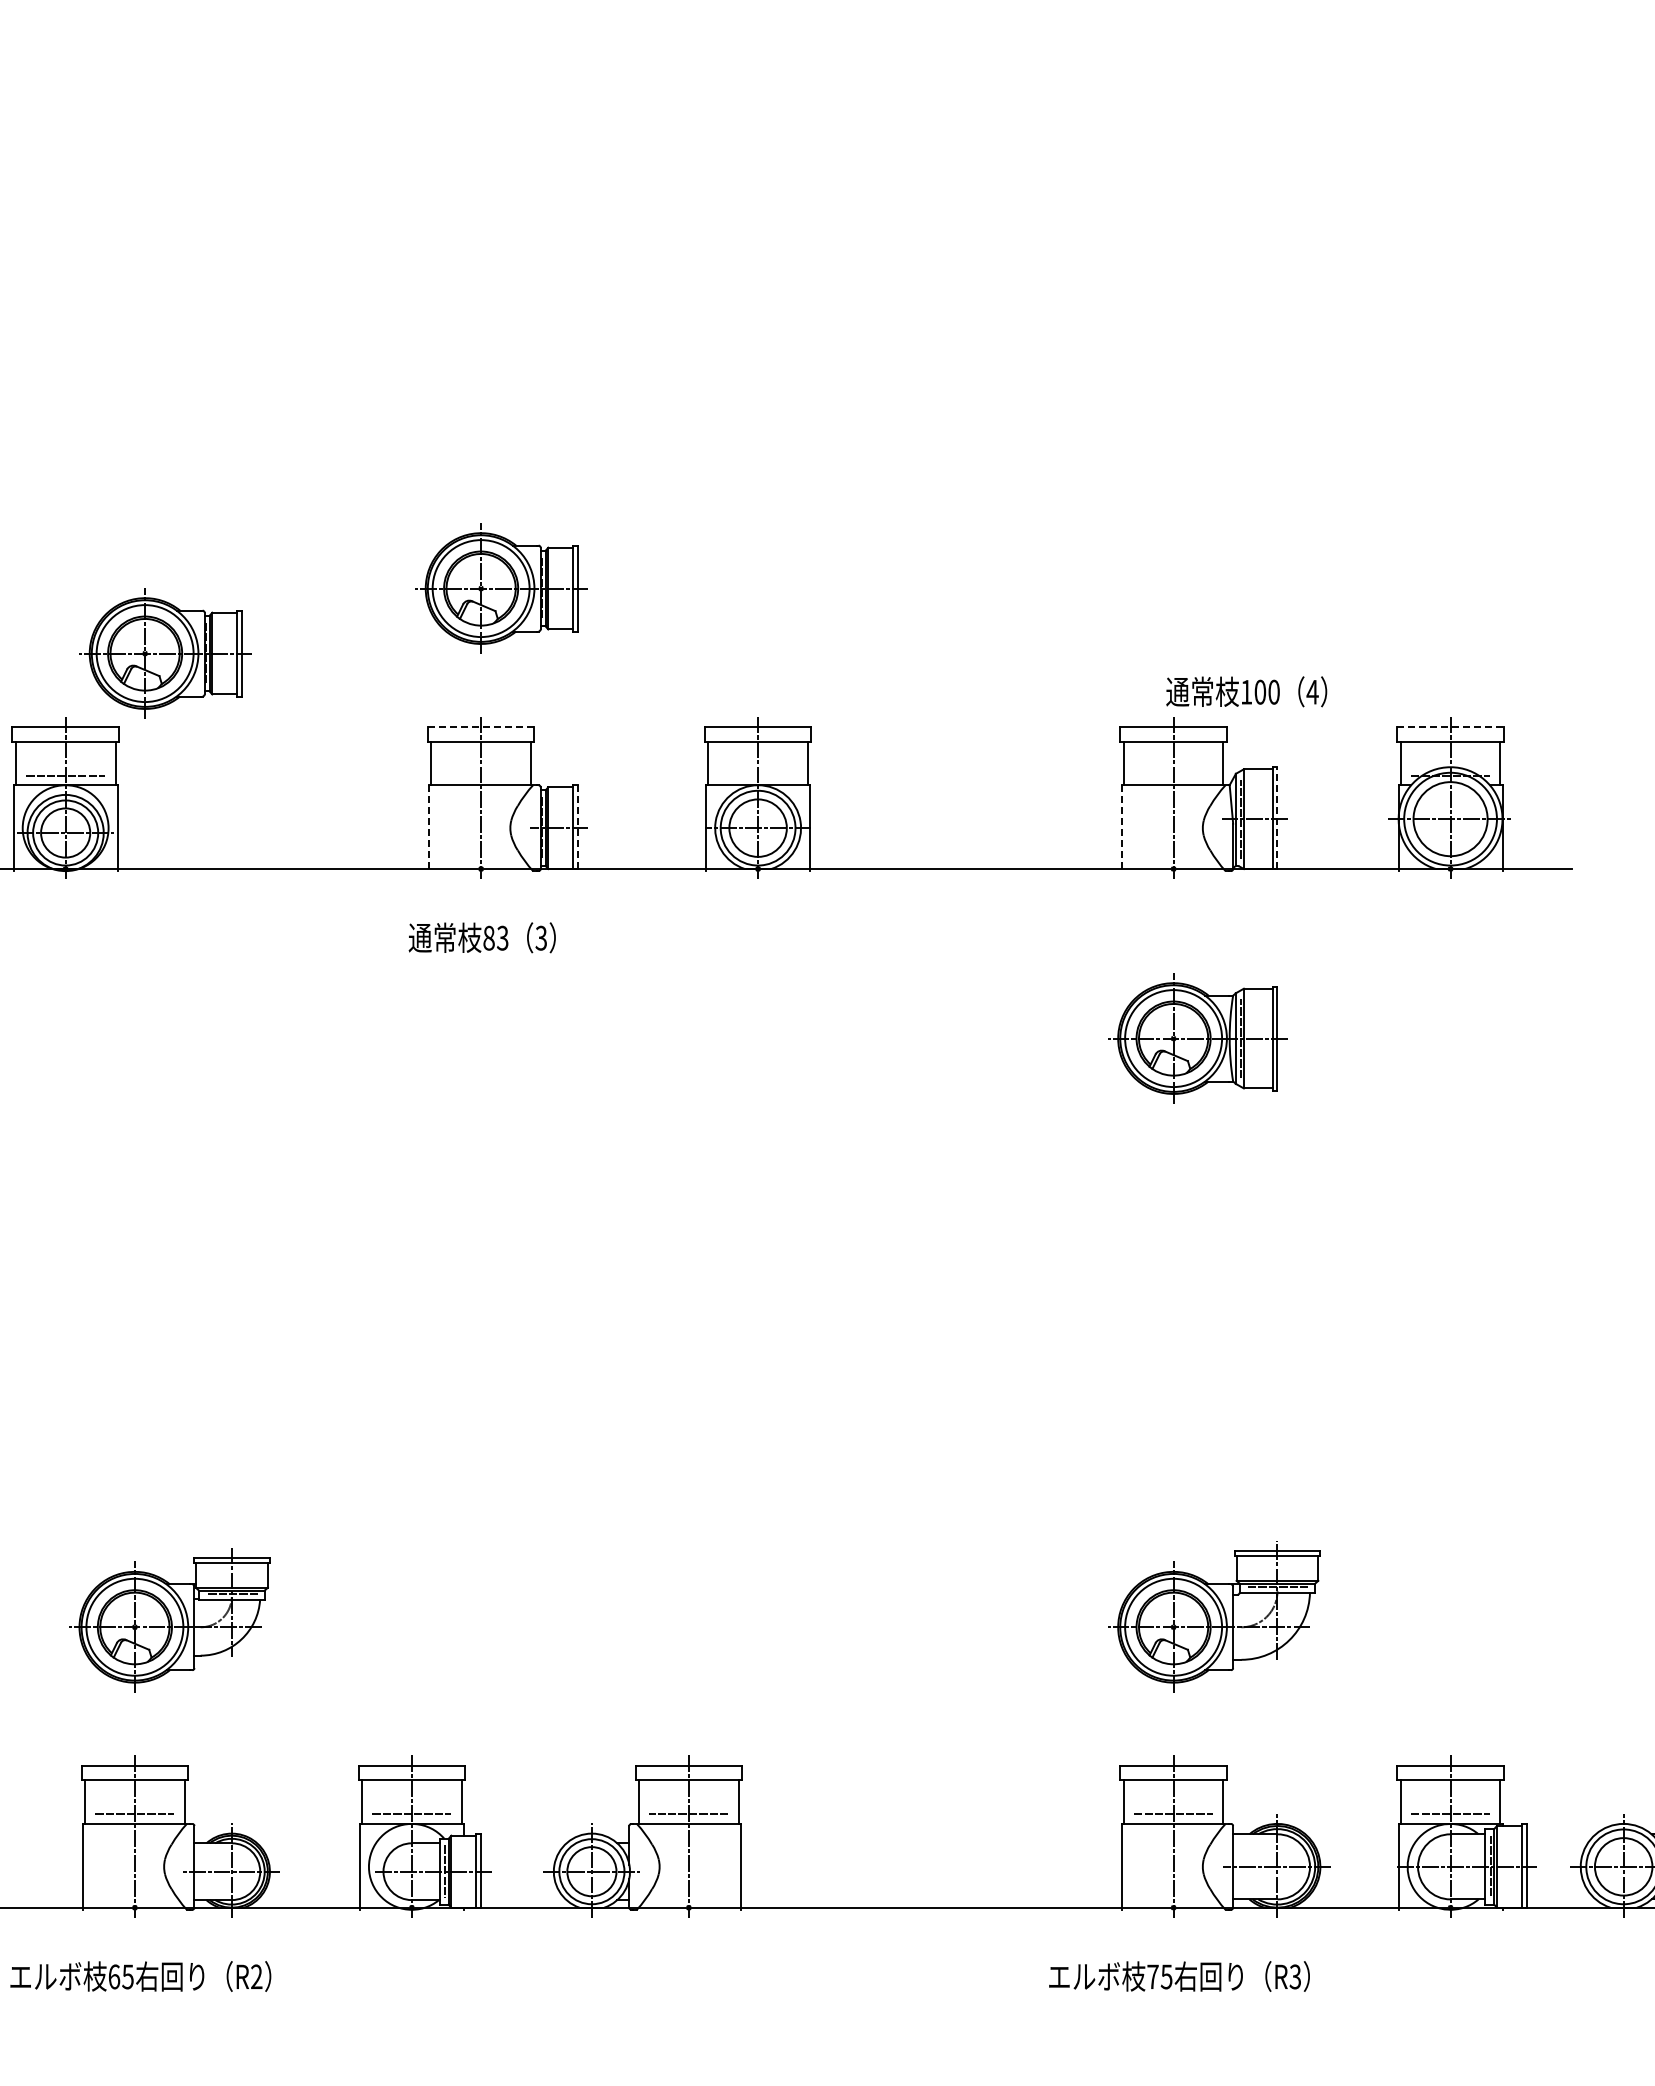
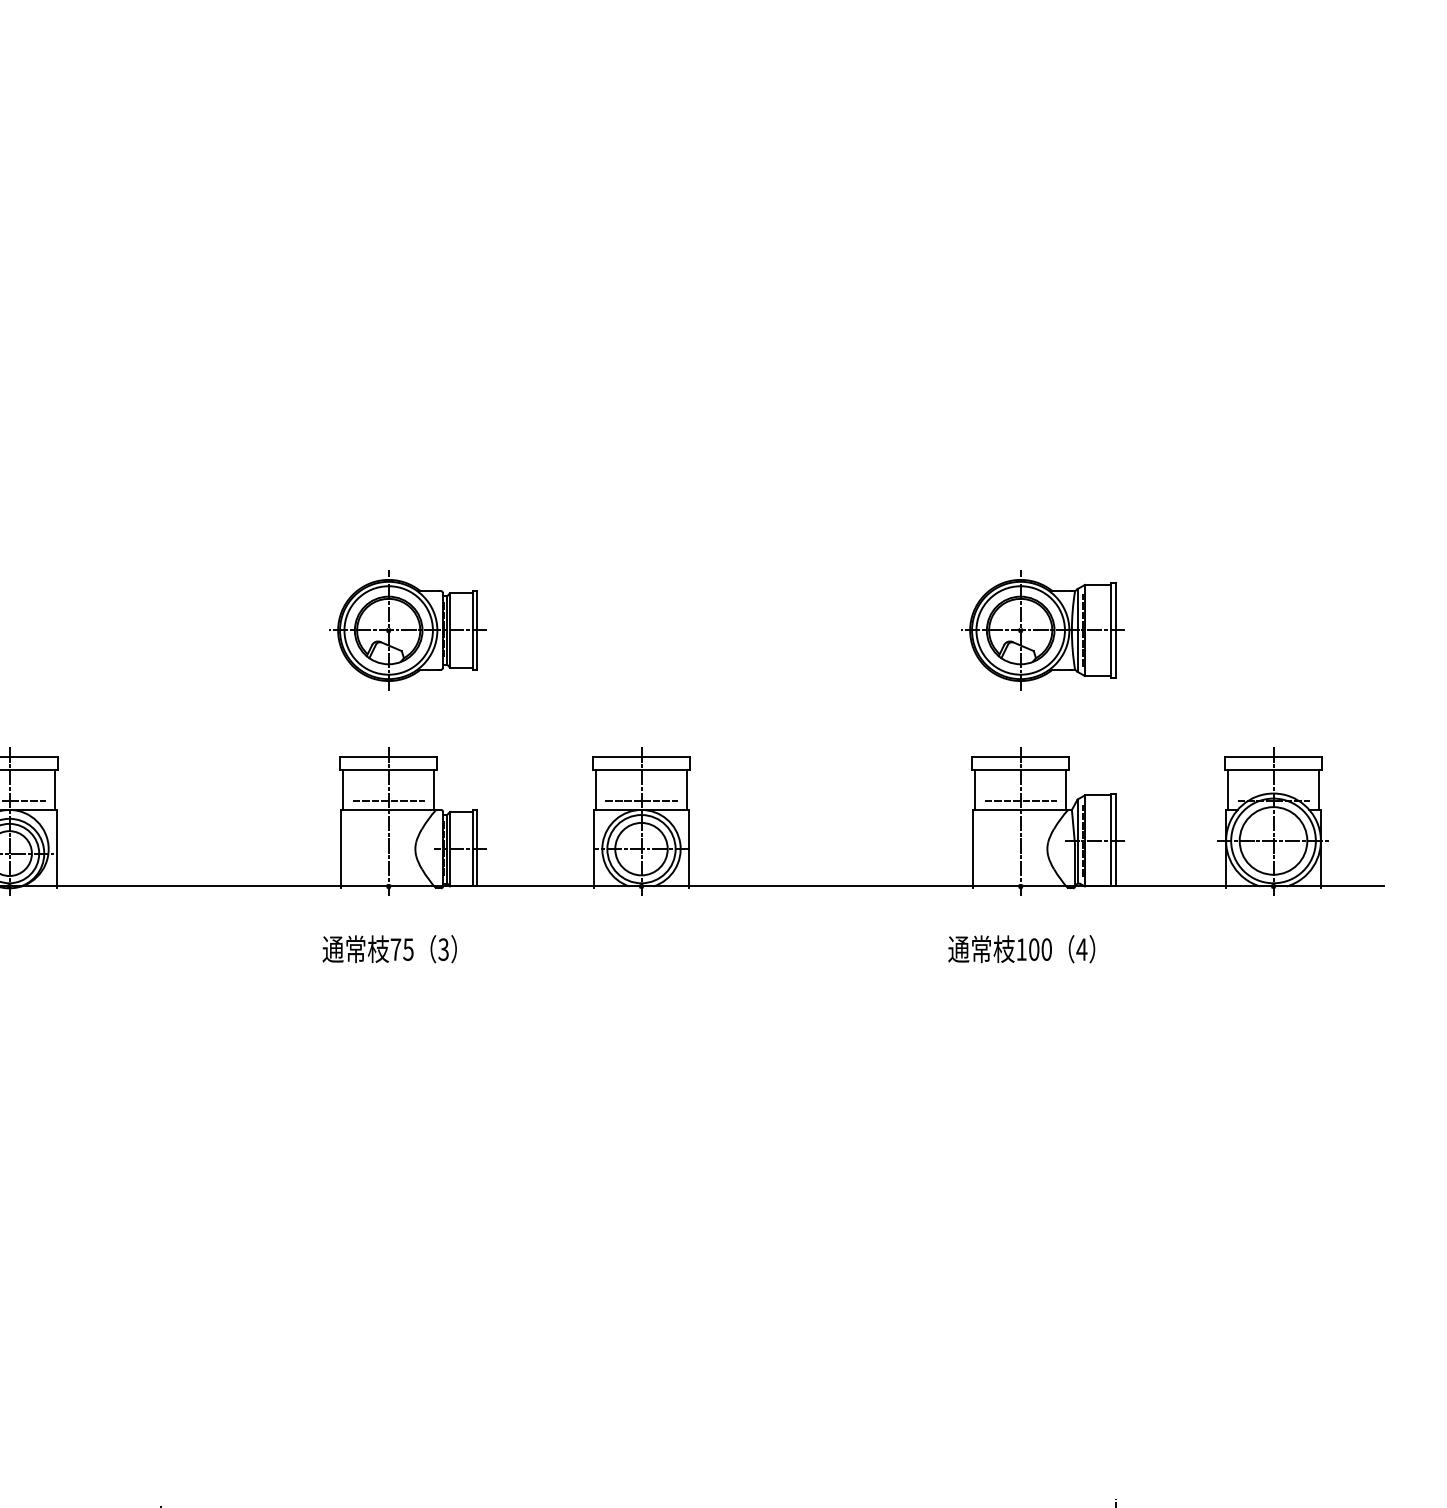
part: (165, 653) -> (100, 689), removed
text: (1246, 691) -> (1021, 948), moved
line: (481, 727) -> (389, 757), dashed -> solid
line: (1451, 727) -> (1274, 757), dashed -> solid
line: (480, 775) -> (388, 801), added
line: (757, 775) -> (640, 801), added
line: (1173, 775) -> (1020, 801), added
line: (1277, 818) -> (1115, 840), dashed -> solid
line: (578, 827) -> (477, 848), dashed -> solid
line: (429, 828) -> (341, 849), dashed -> solid
line: (1121, 828) -> (973, 849), dashed -> solid
text: (495, 937) -> (401, 948), 83 -> 75
part: (1197, 1038) -> (1042, 630), moved

